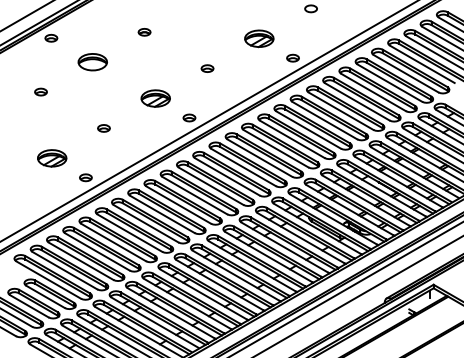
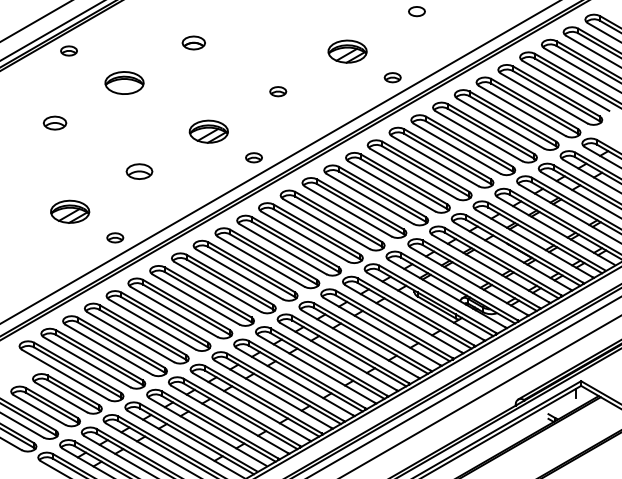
part: (144, 31) -> (193, 42), size x1.4
part: (41, 91) -> (55, 122), size x1.4
part: (103, 128) -> (139, 171), size x1.6

